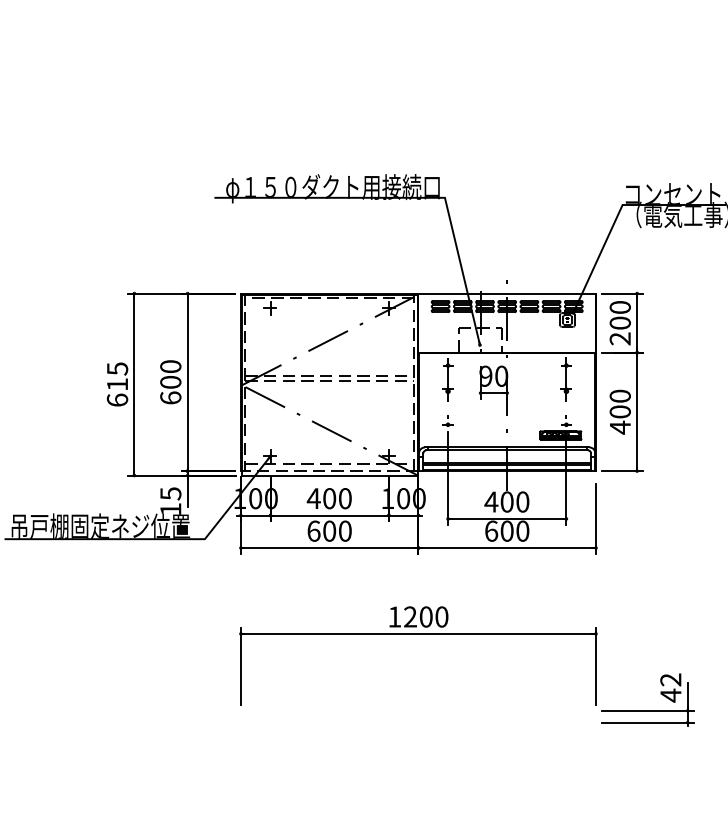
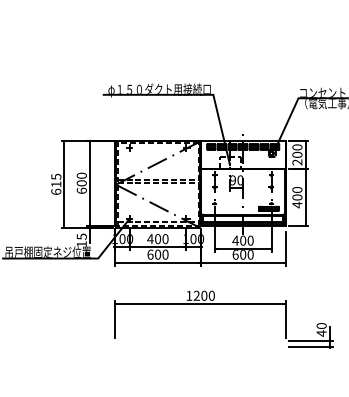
text: (670, 680) -> (321, 326), 42 -> 40

